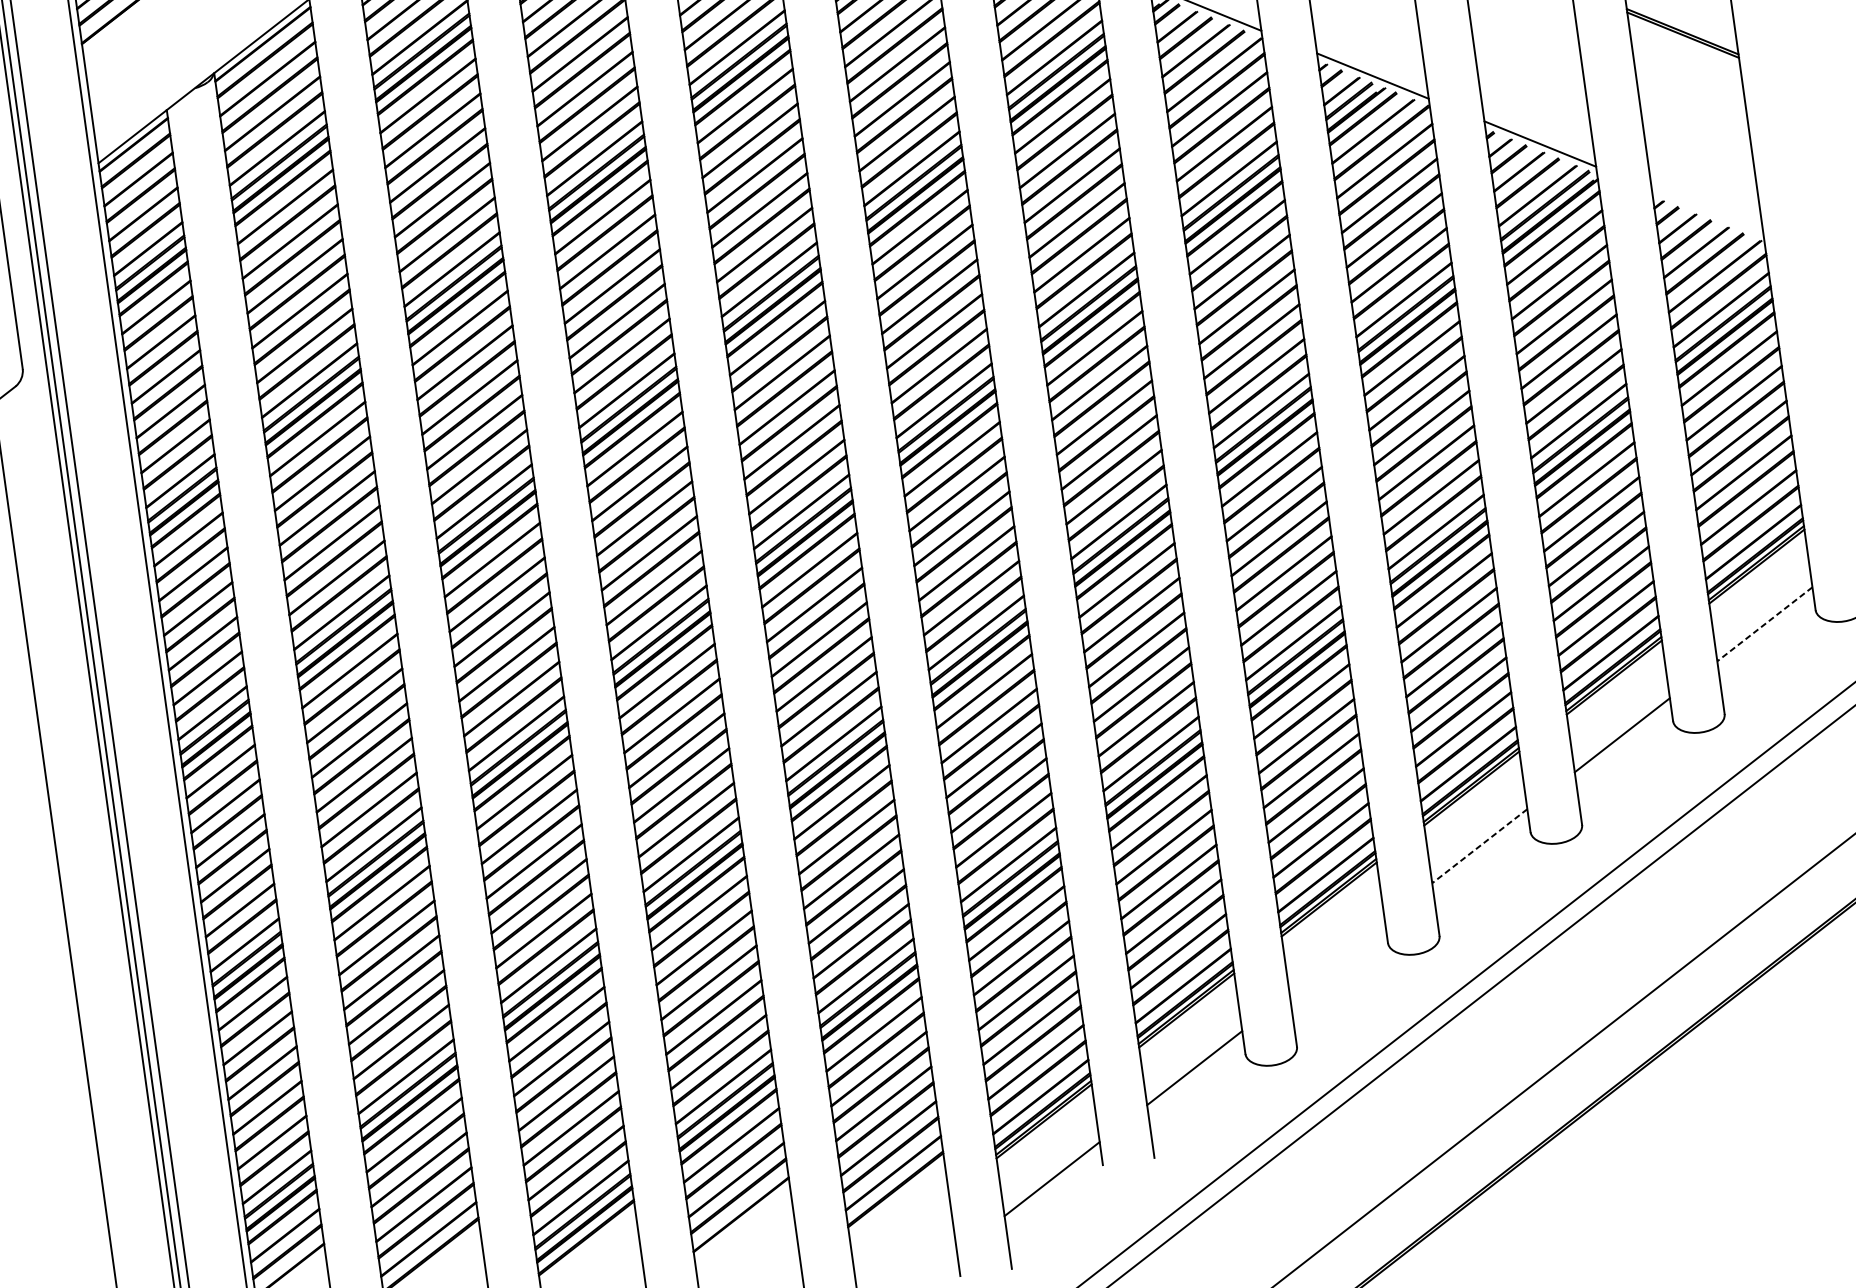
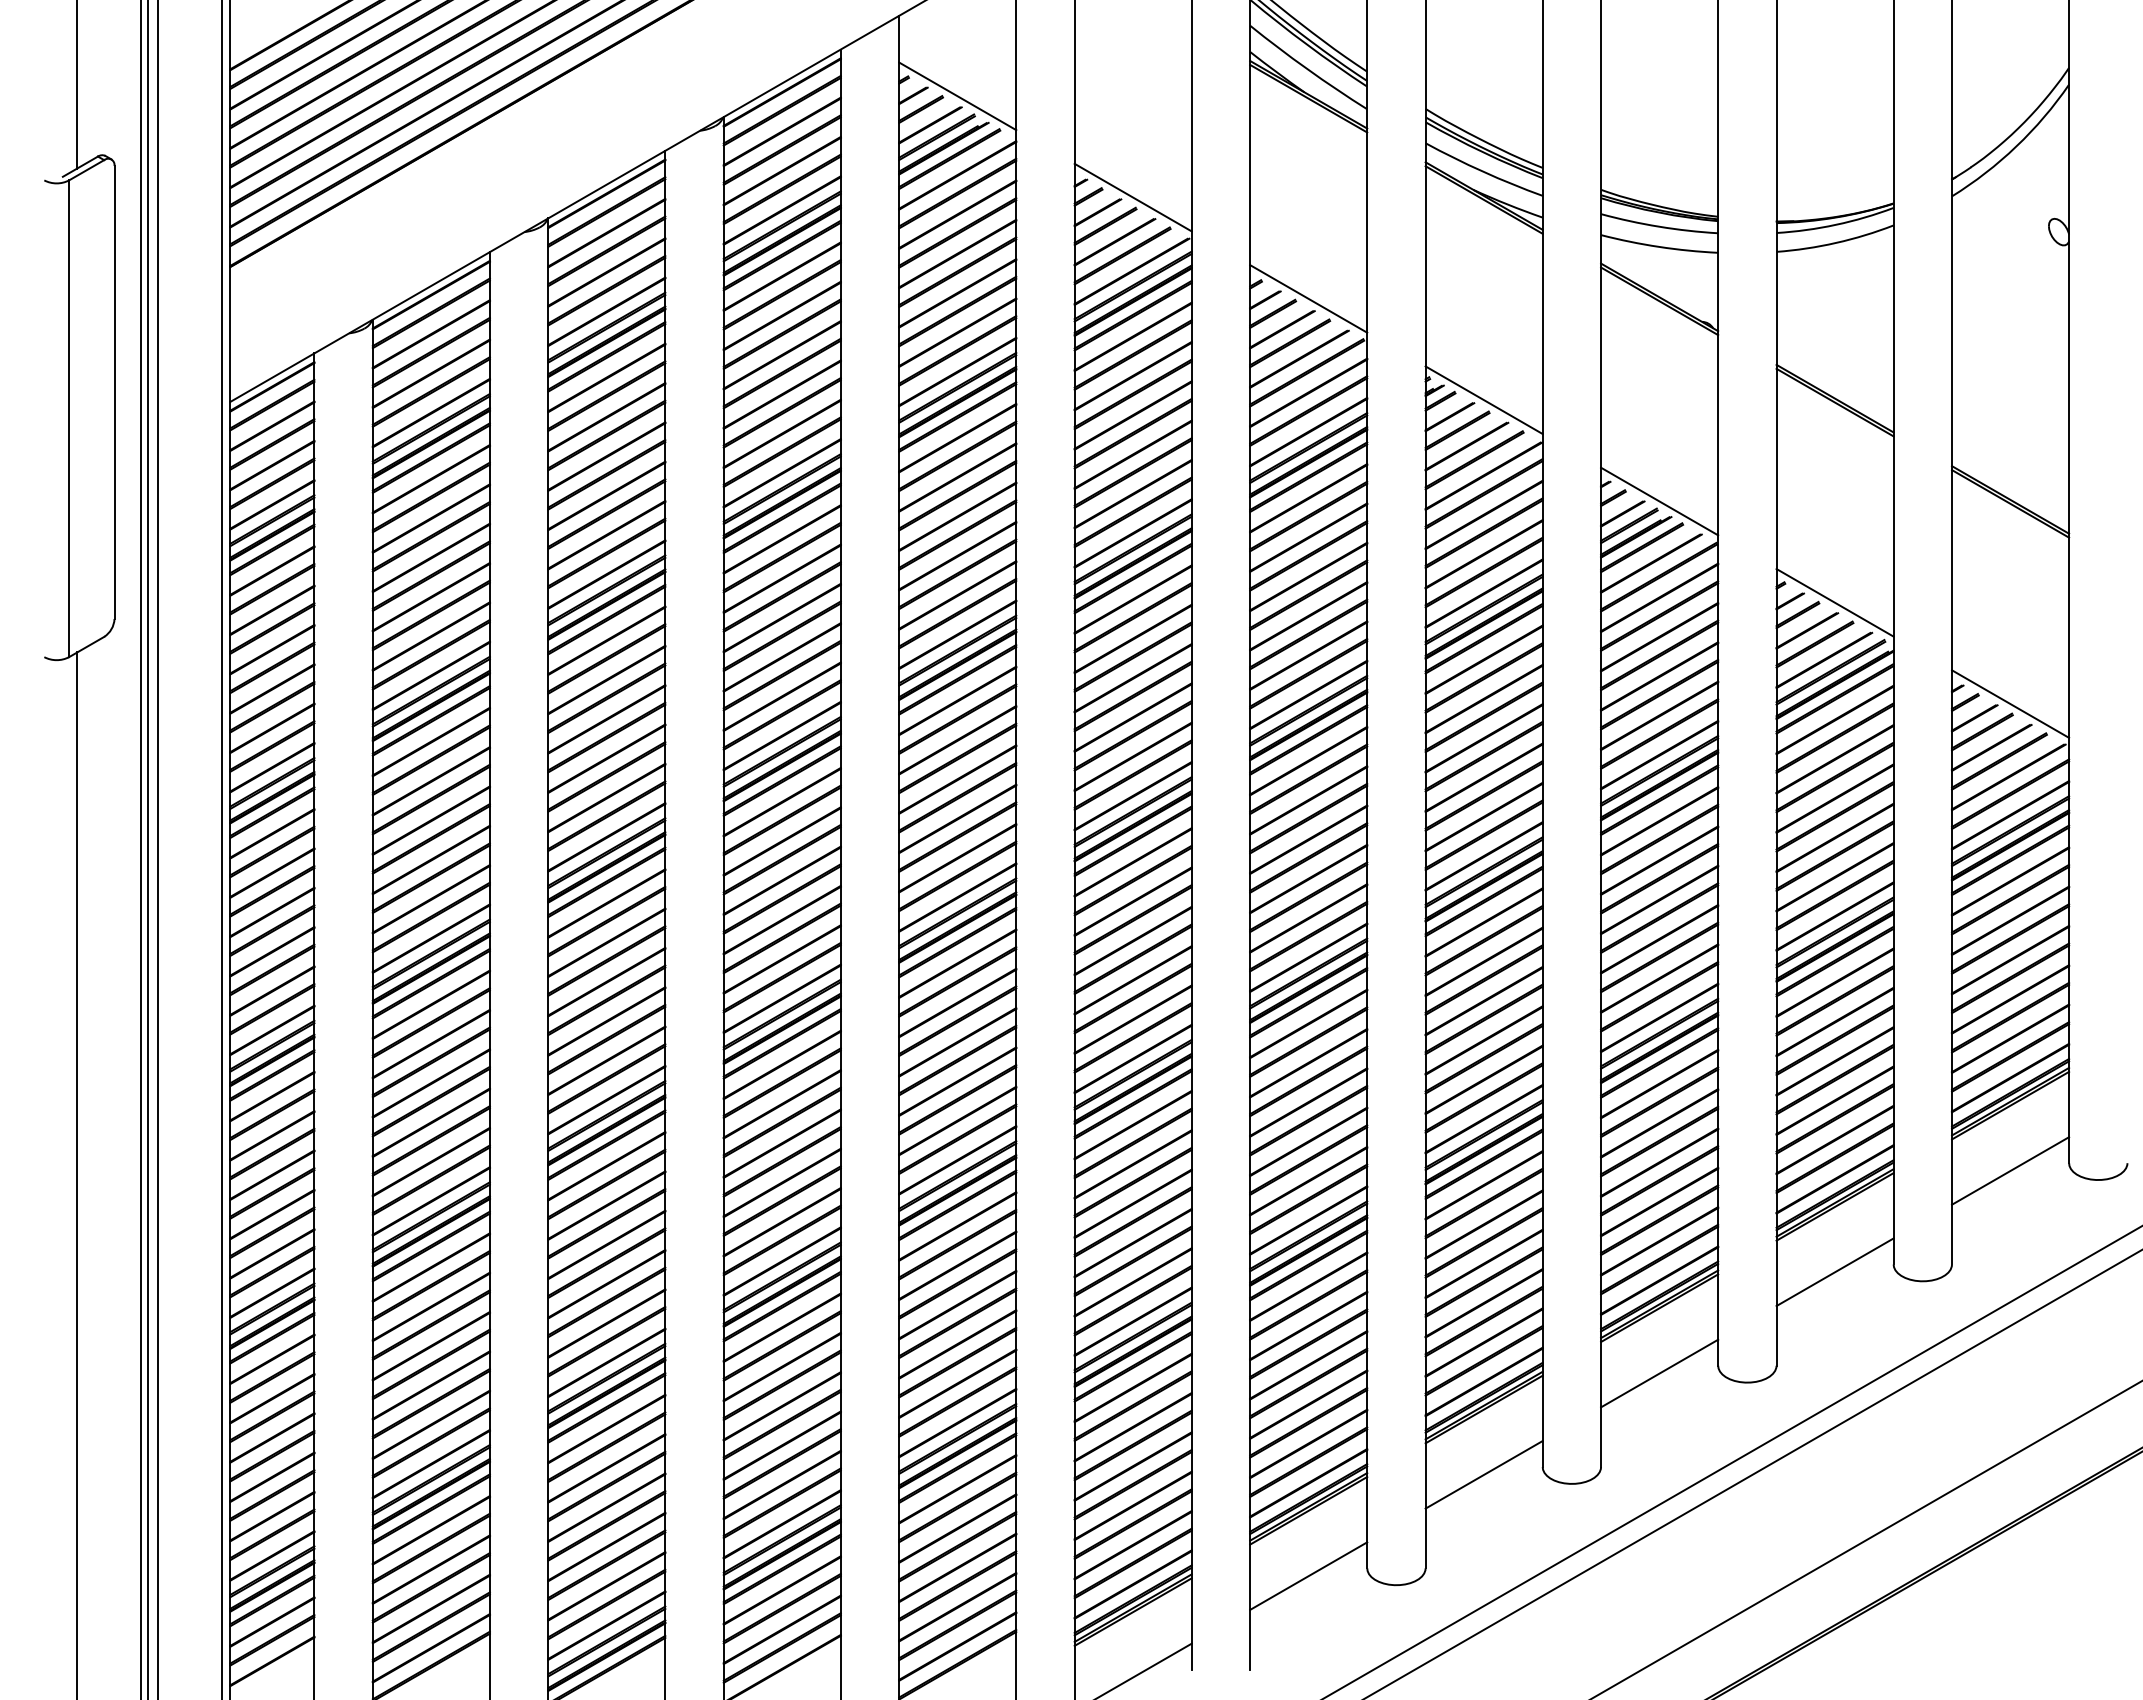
line: (1707, 211) -> (2010, 703), added
line: (1764, 623) -> (2010, 1170), dashed -> solid
line: (1479, 846) -> (1659, 1373), dashed -> solid
line: (1336, 956) -> (1483, 1474), added

